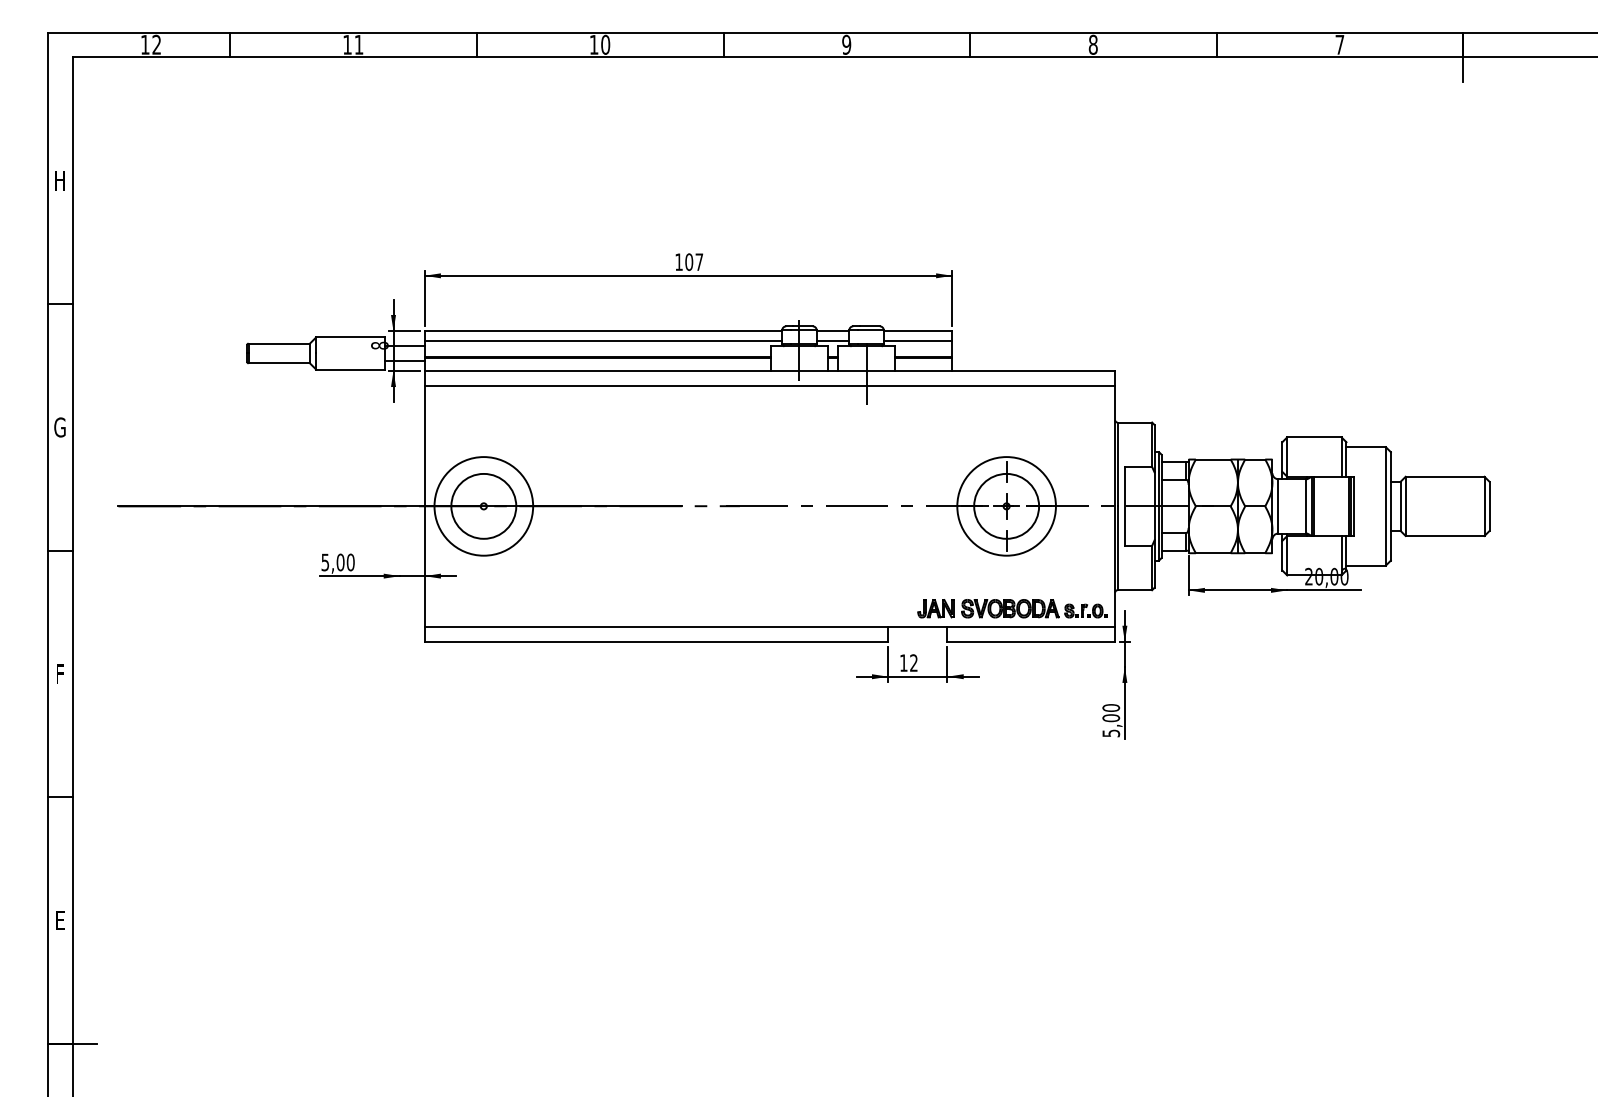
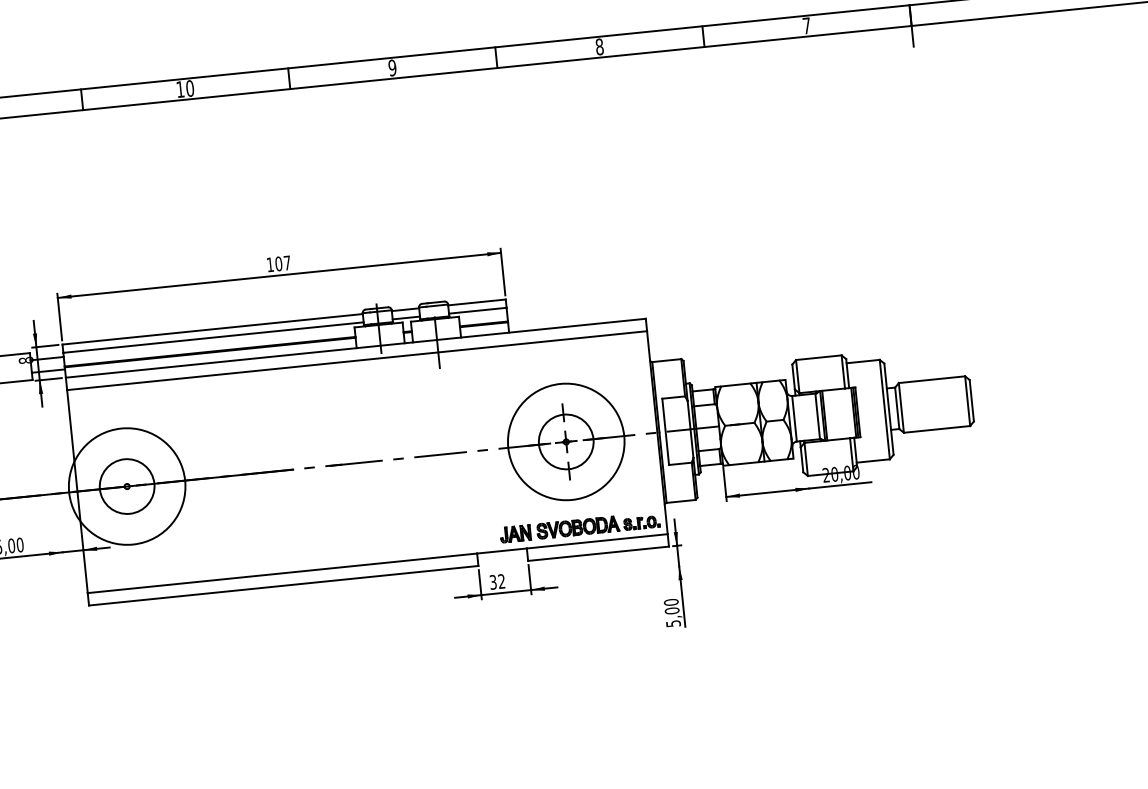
circle: (483, 506) -> (126, 486), size x1.4
circle: (1006, 506) -> (566, 442), size x1.4
text: (903, 662) -> (492, 581), 12 -> 32

